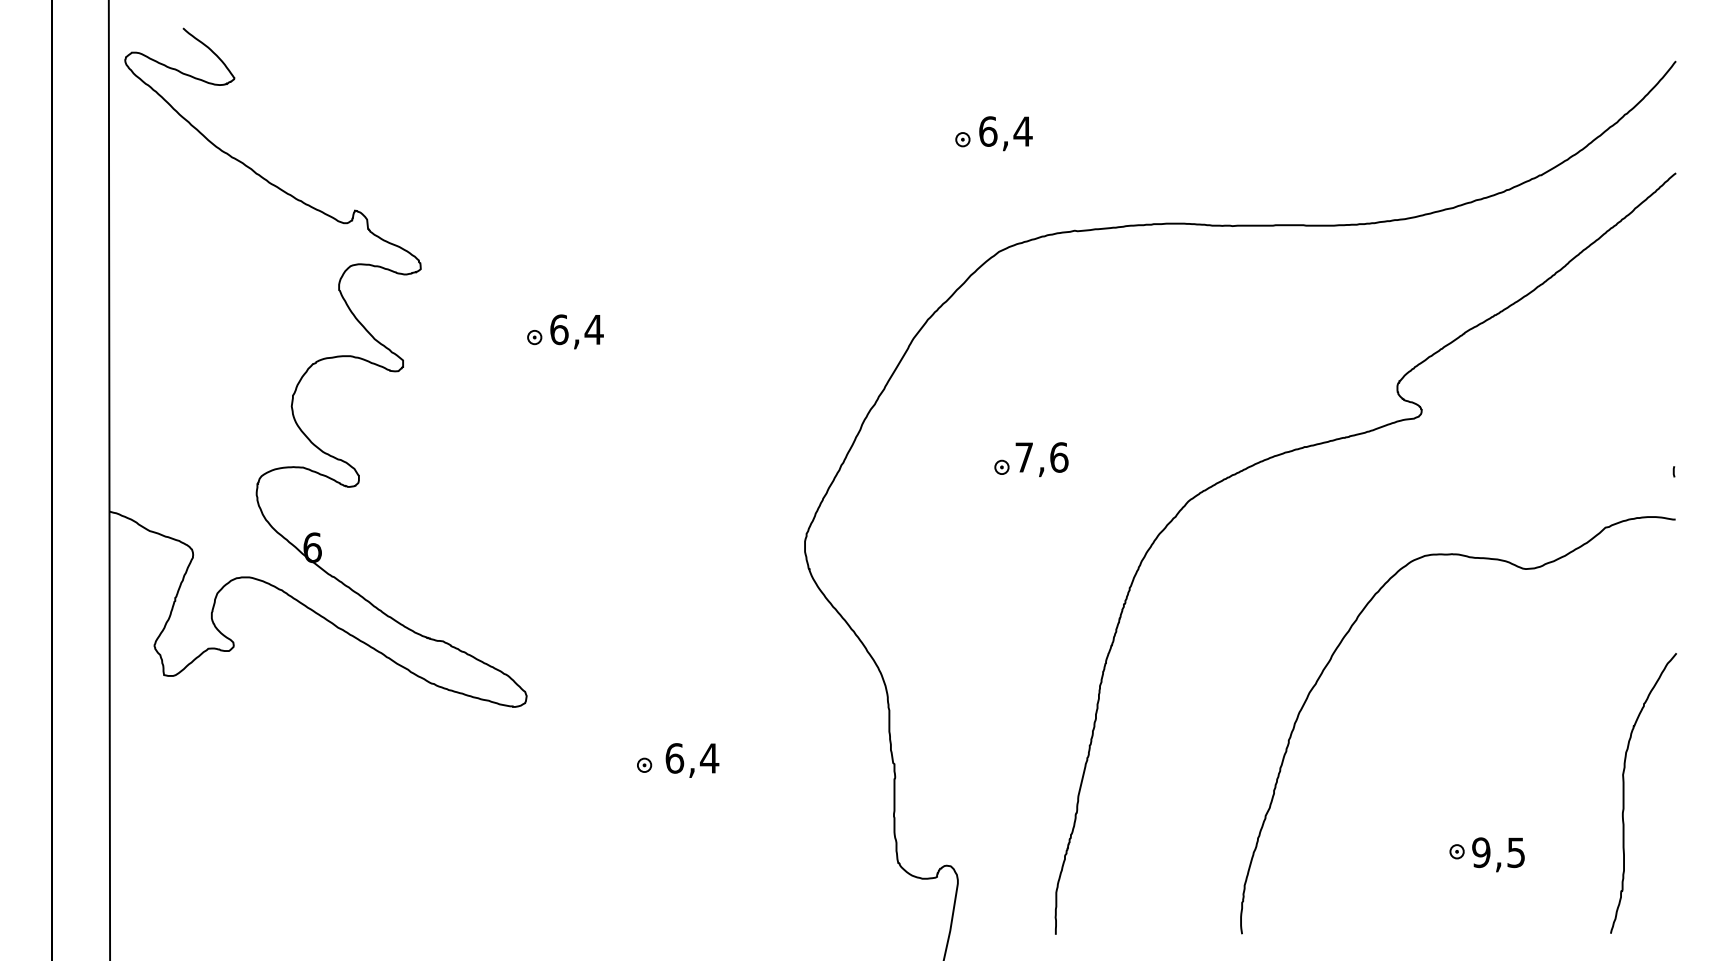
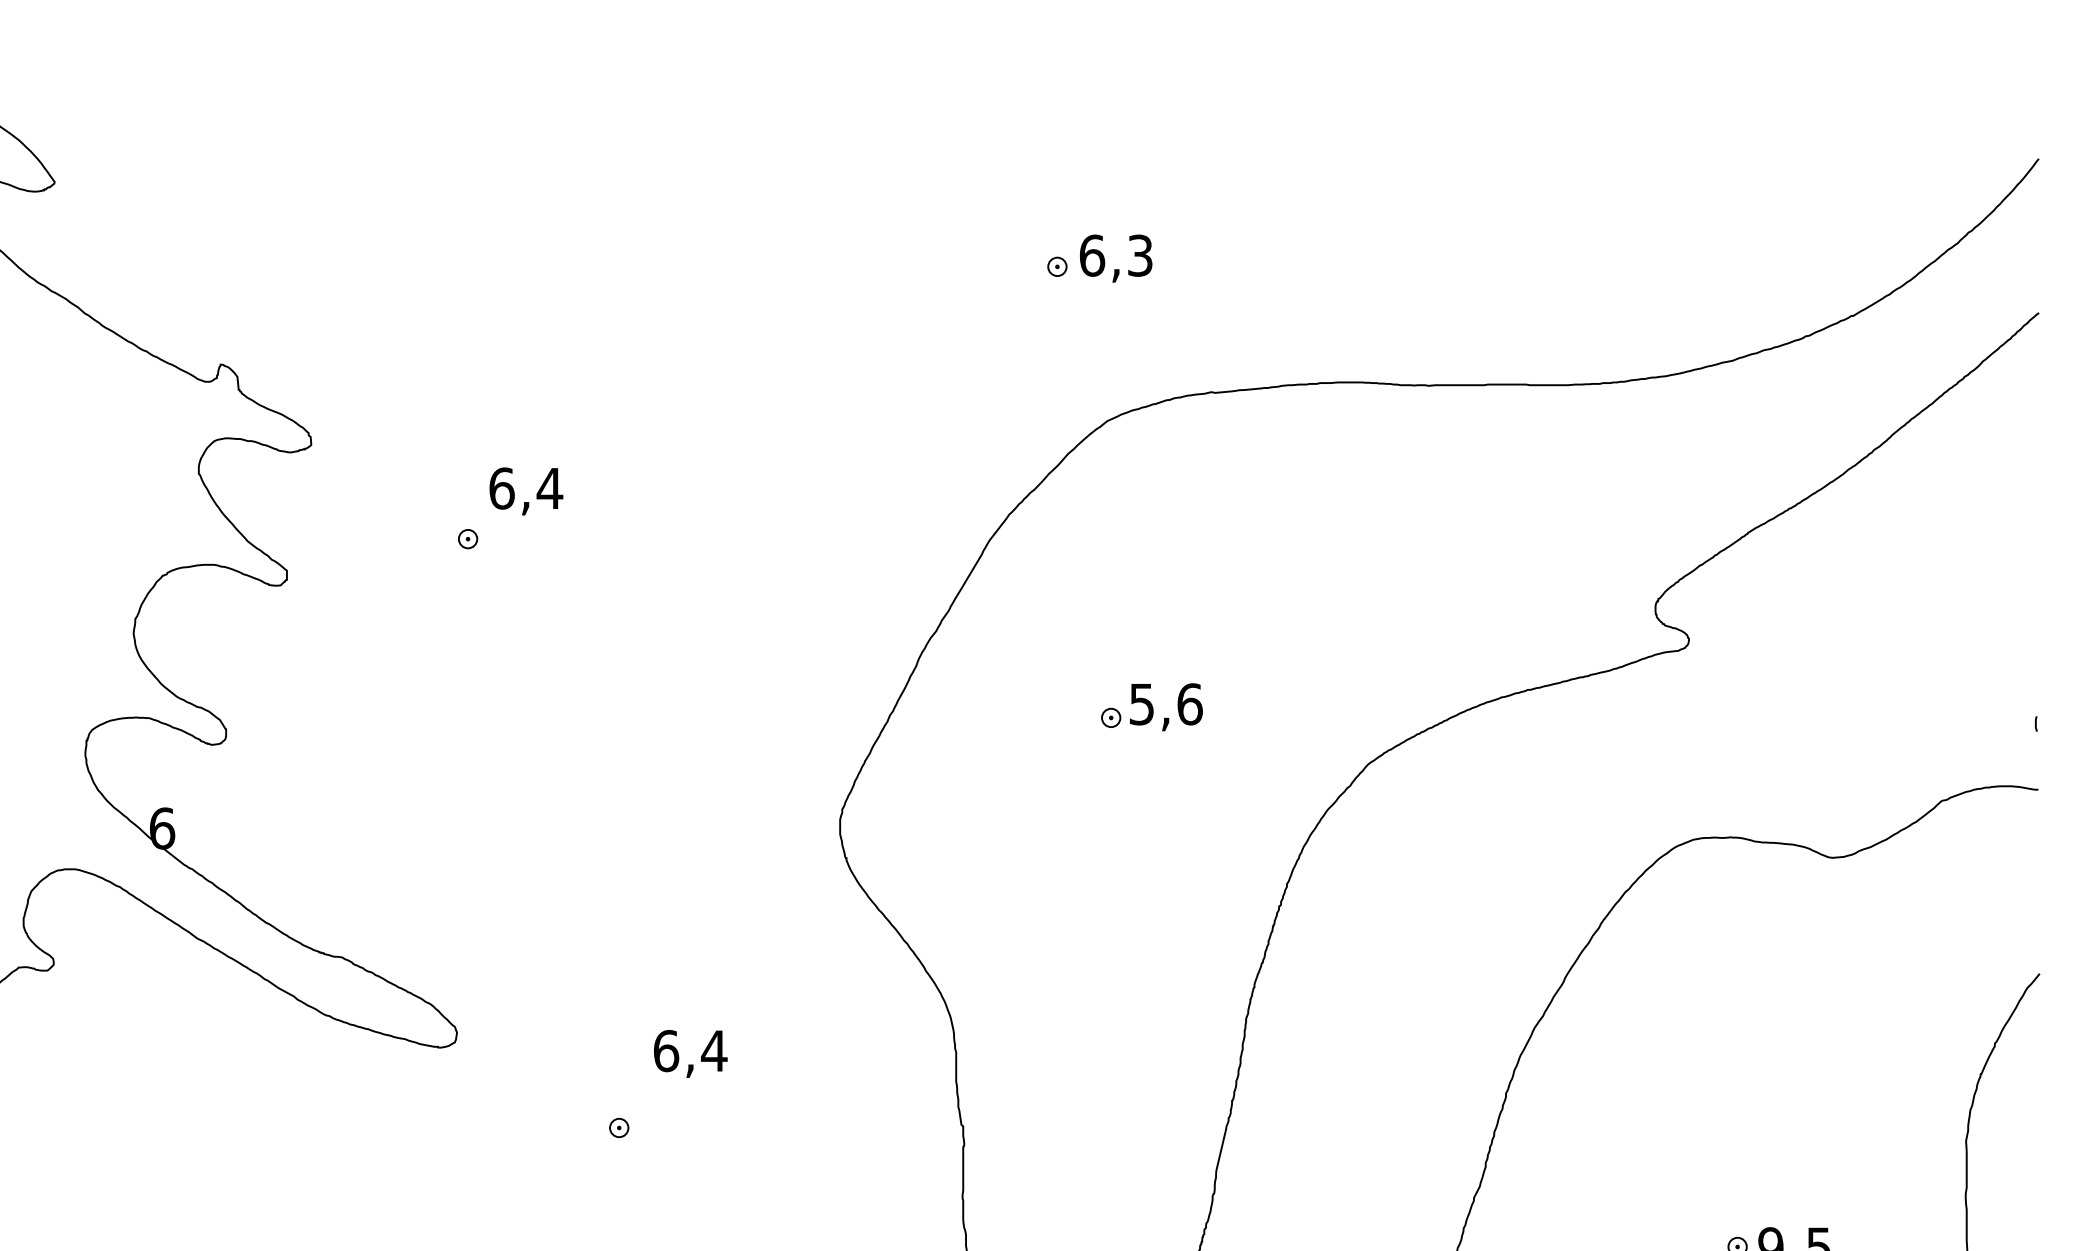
text: (1022, 131) -> (1139, 255), 6,4 -> 6,3
text: (576, 331) -> (525, 490), moved
text: (1023, 457) -> (1140, 704), 7,6 -> 5,6
text: (692, 760) -> (690, 1053), moved

